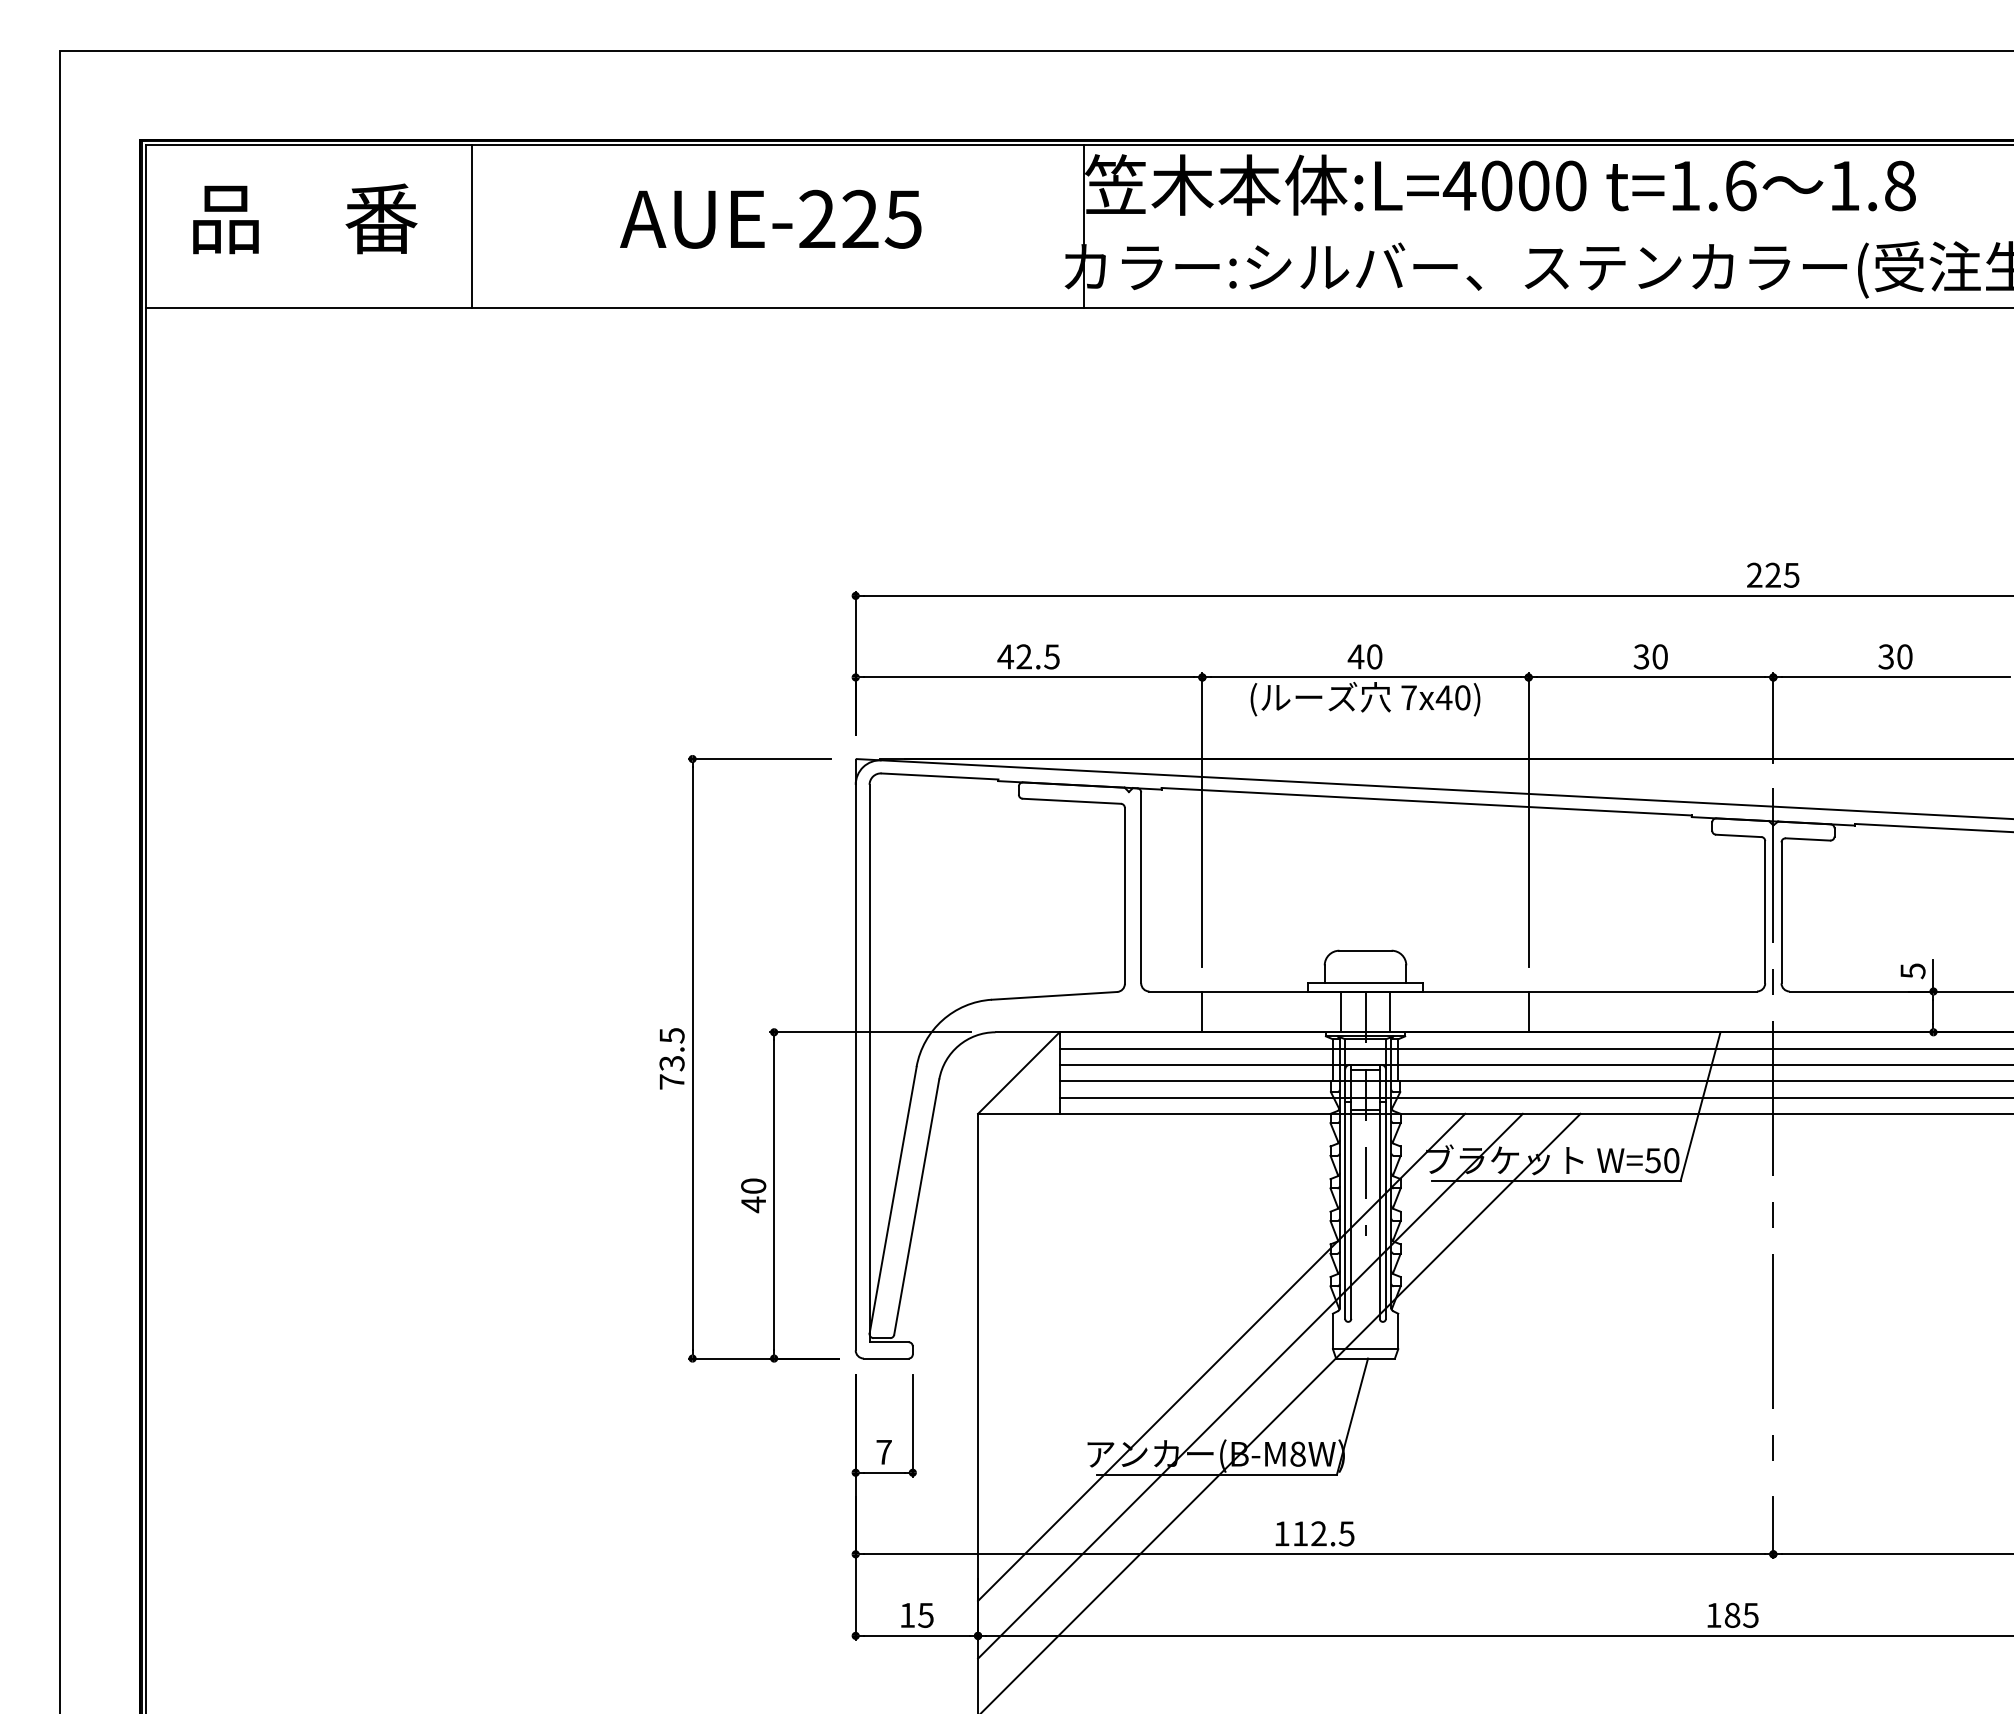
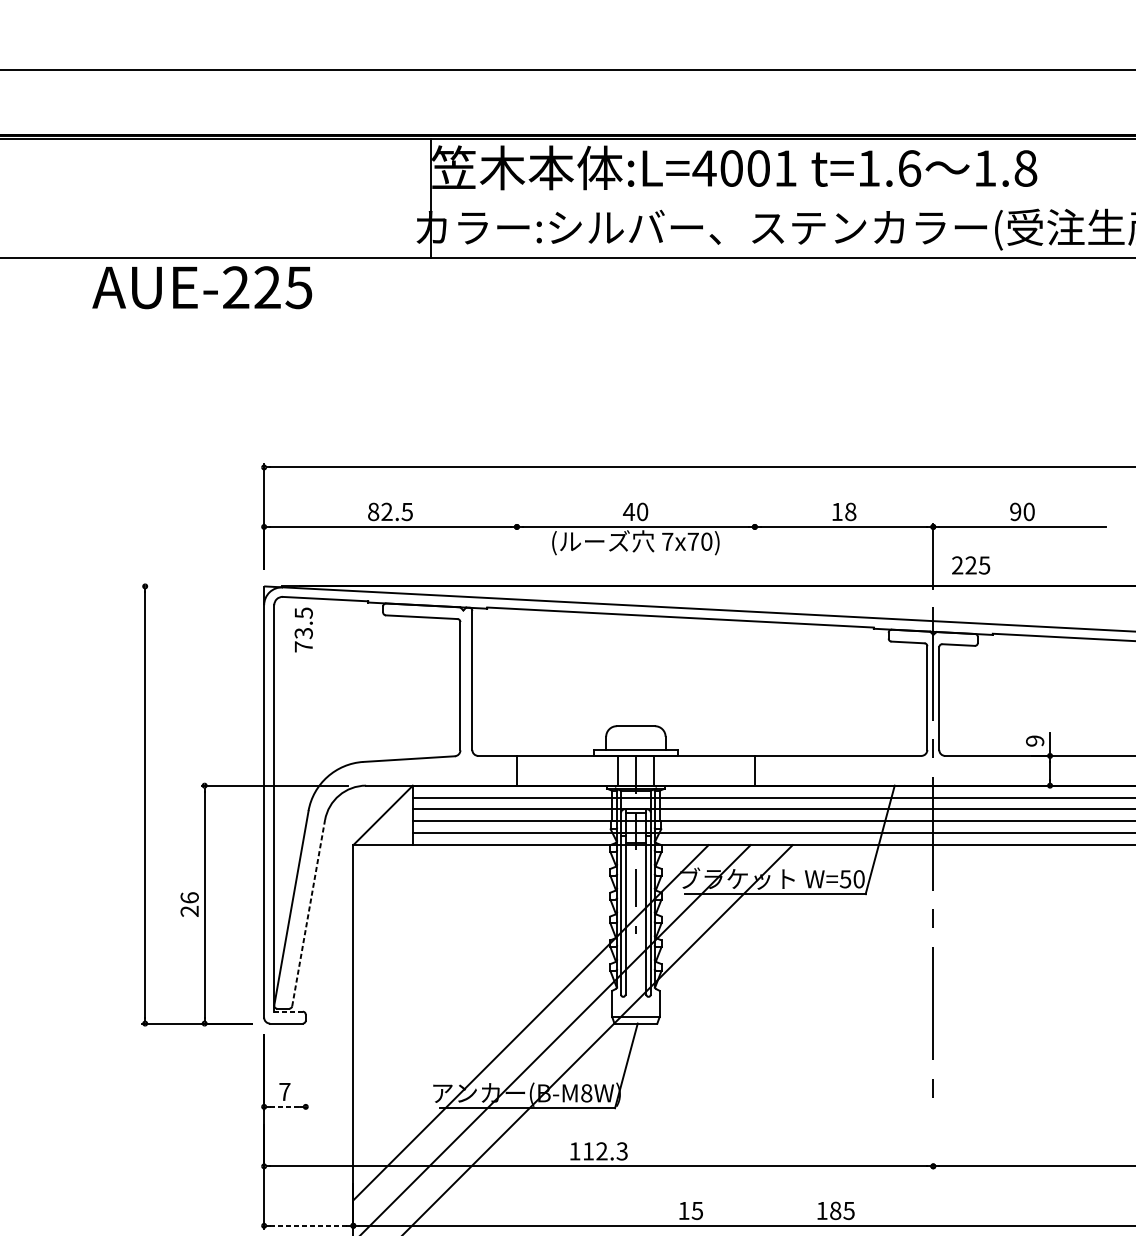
text: (1571, 185) -> (786, 168), :L=4000 -> :L=4001
text: (770, 218) -> (202, 287), moved
text: (1773, 574) -> (971, 564), moved
text: (1005, 656) -> (373, 511), 42.5 -> 82.5
text: (1650, 656) -> (843, 511), 30 -> 18
text: (1885, 656) -> (1015, 511), 30 -> 90
text: (1443, 697) -> (692, 541), 7x40) -> 7x70)
line: (759, 759) -> (193, 586), removed
line: (1202, 820) -> (517, 631), removed
line: (1528, 820) -> (754, 631), removed
text: (1912, 971) -> (1034, 741), 5 -> 9
text: (671, 1058) -> (303, 629), moved
text: (753, 1195) -> (189, 904), 40 -> 26
line: (916, 1207) -> (308, 913), solid -> dashed
line: (889, 1342) -> (288, 1011), solid -> dashed
line: (912, 1425) -> (305, 1072), removed
line: (884, 1472) -> (285, 1106), solid -> dashed
line: (1773, 1527) -> (933, 1146), removed
text: (1346, 1533) -> (622, 1151), 112.5 -> 112.3
text: (1732, 1614) -> (835, 1210), moved
text: (917, 1615) -> (691, 1210), moved
line: (917, 1635) -> (309, 1225), solid -> dashed

